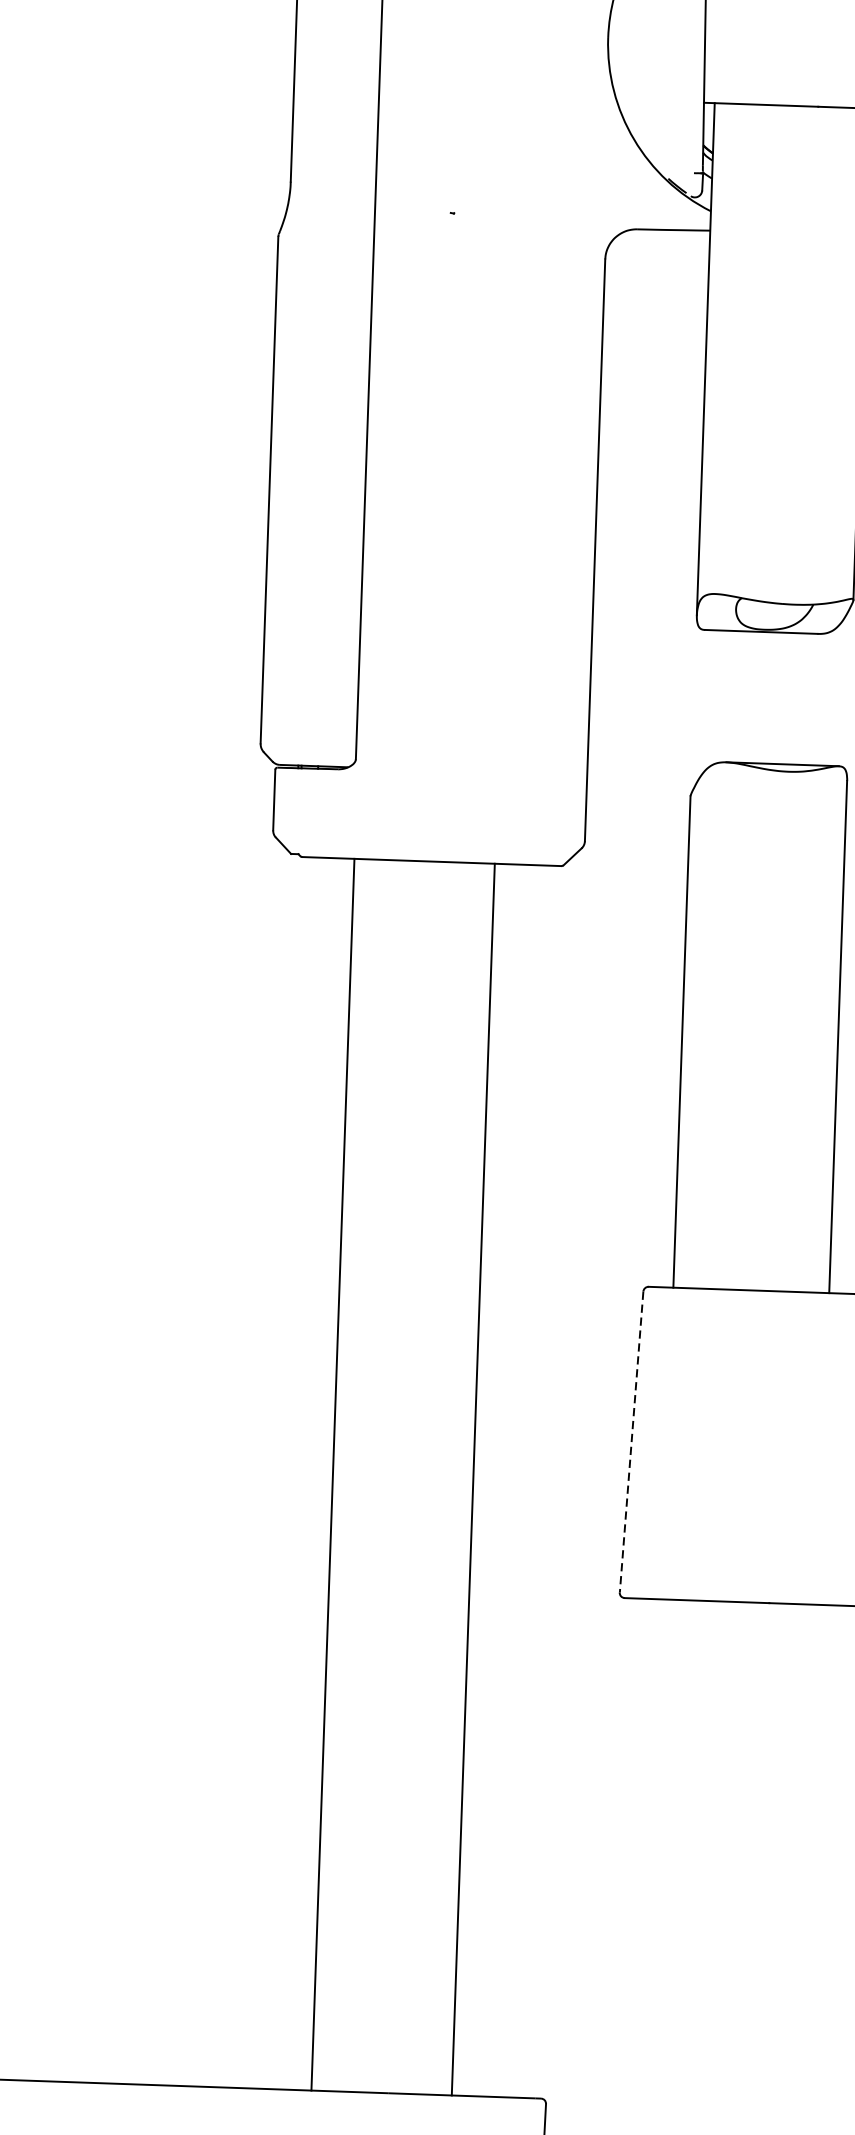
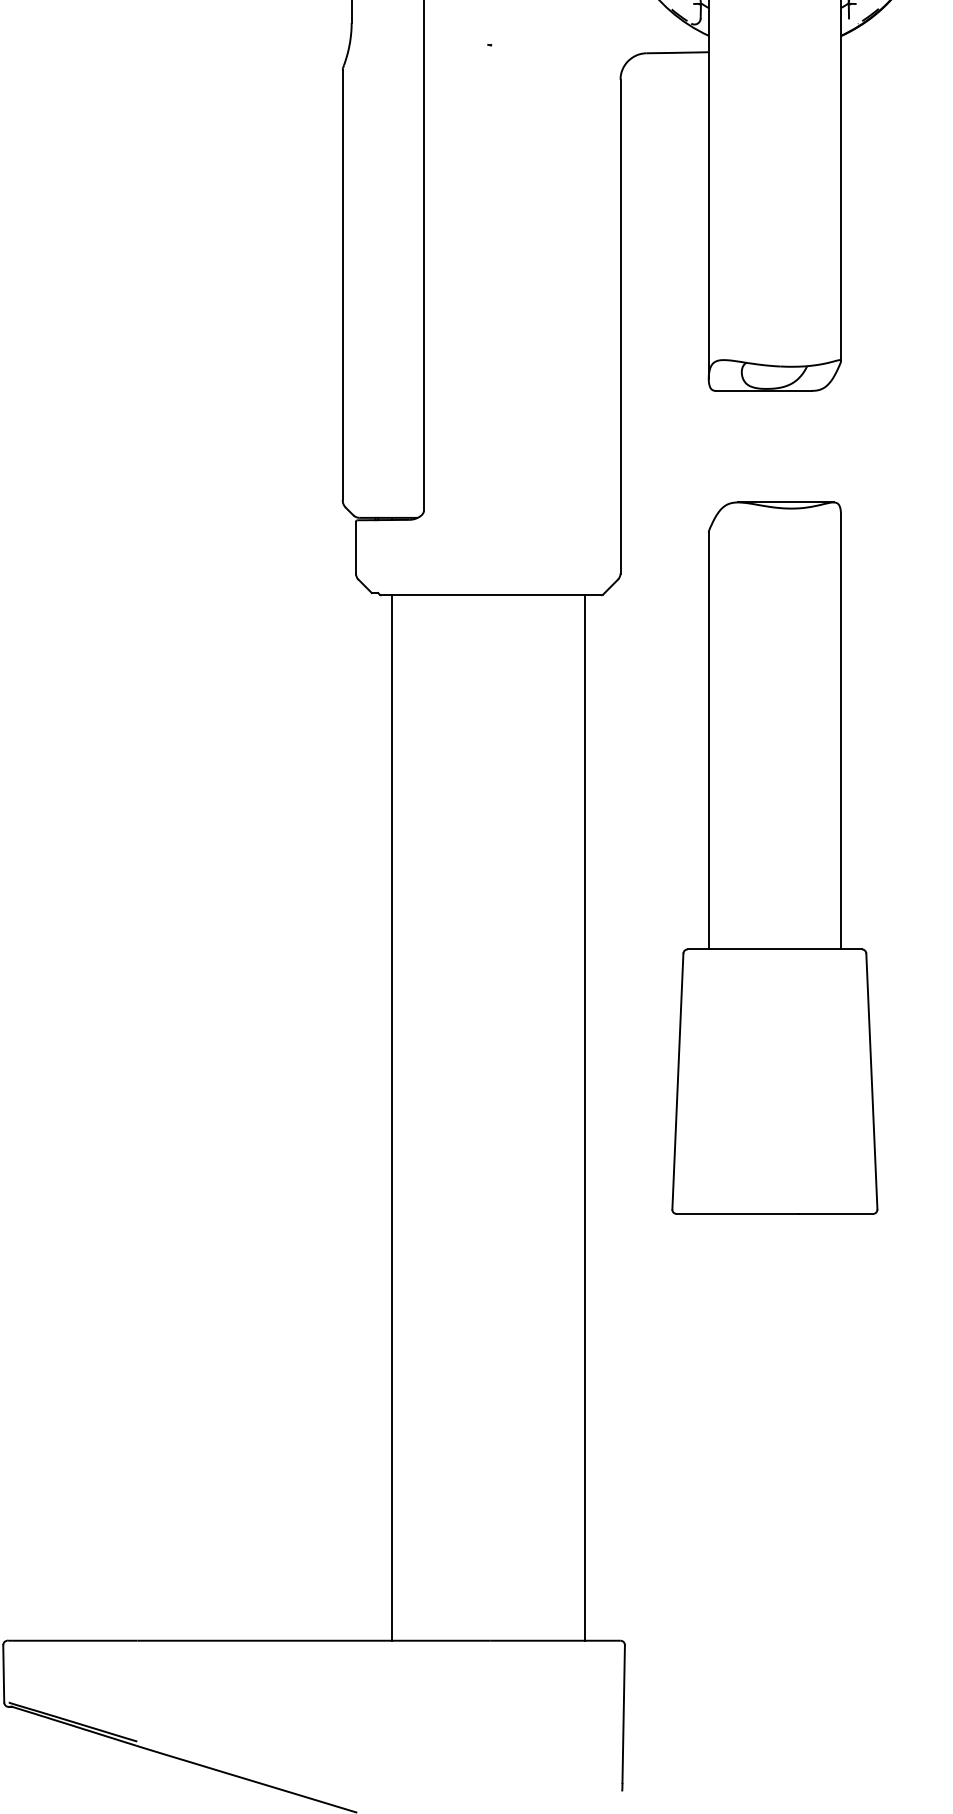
line: (631, 1442) -> (677, 1081), dashed -> solid
line: (332, 1474) -> (391, 1117), moved
line: (472, 1478) -> (584, 1117), moved

